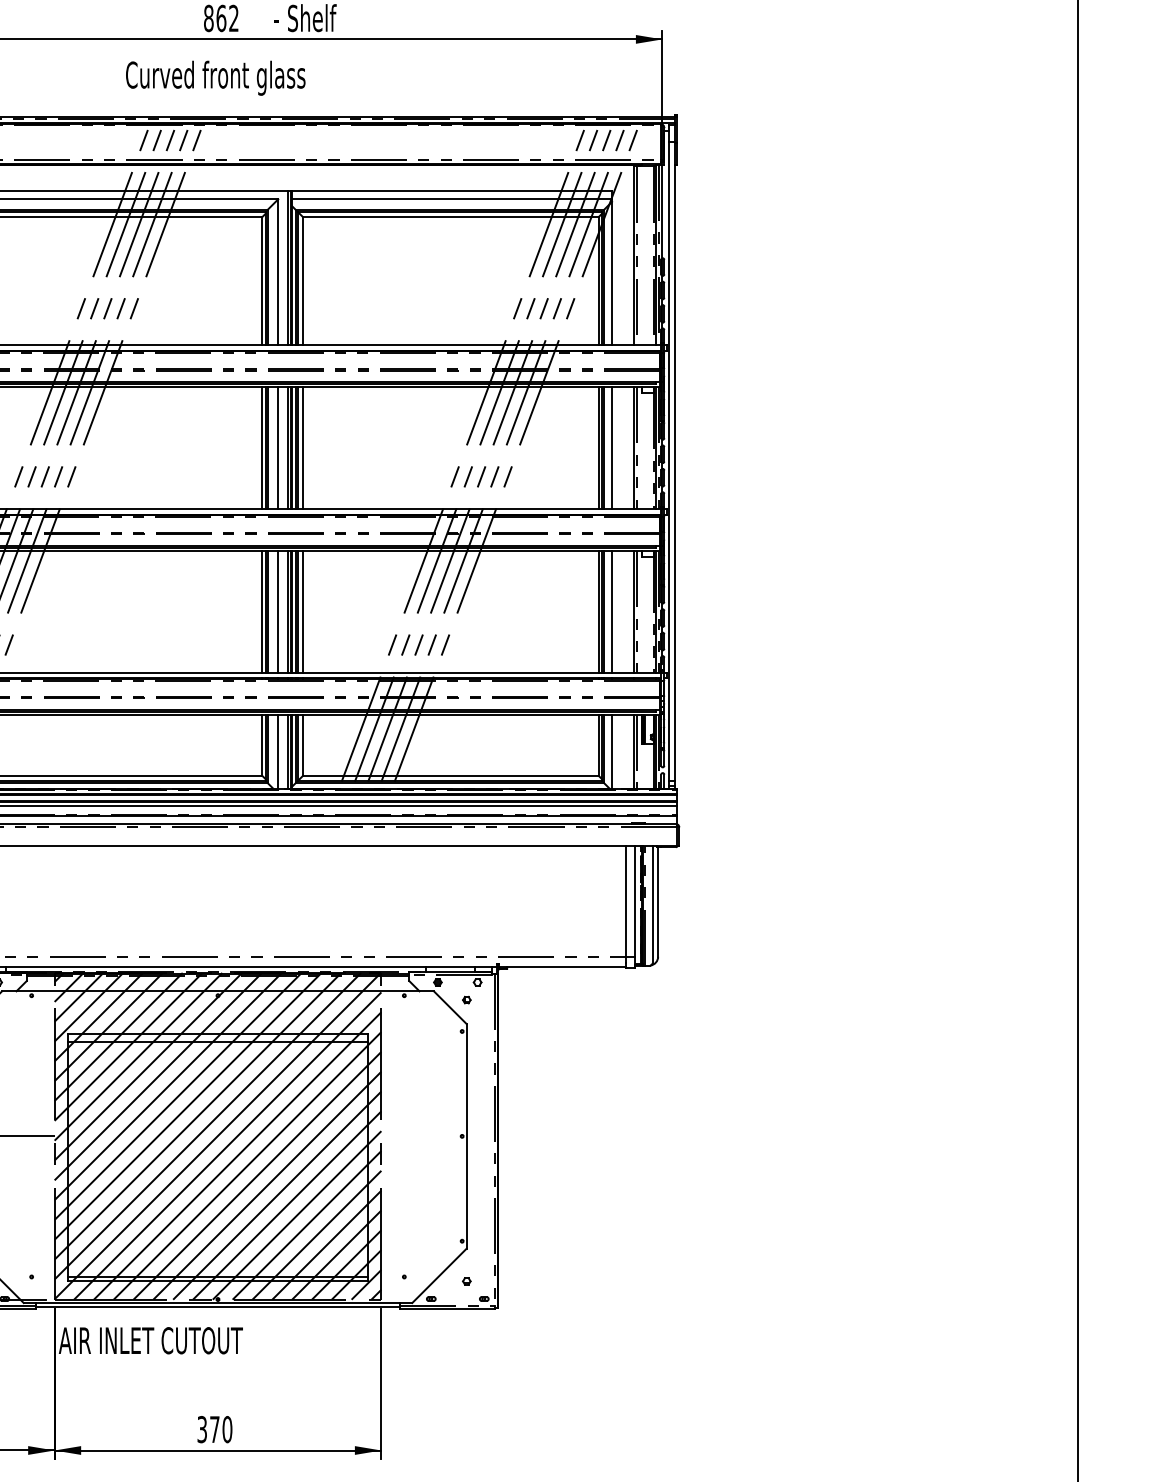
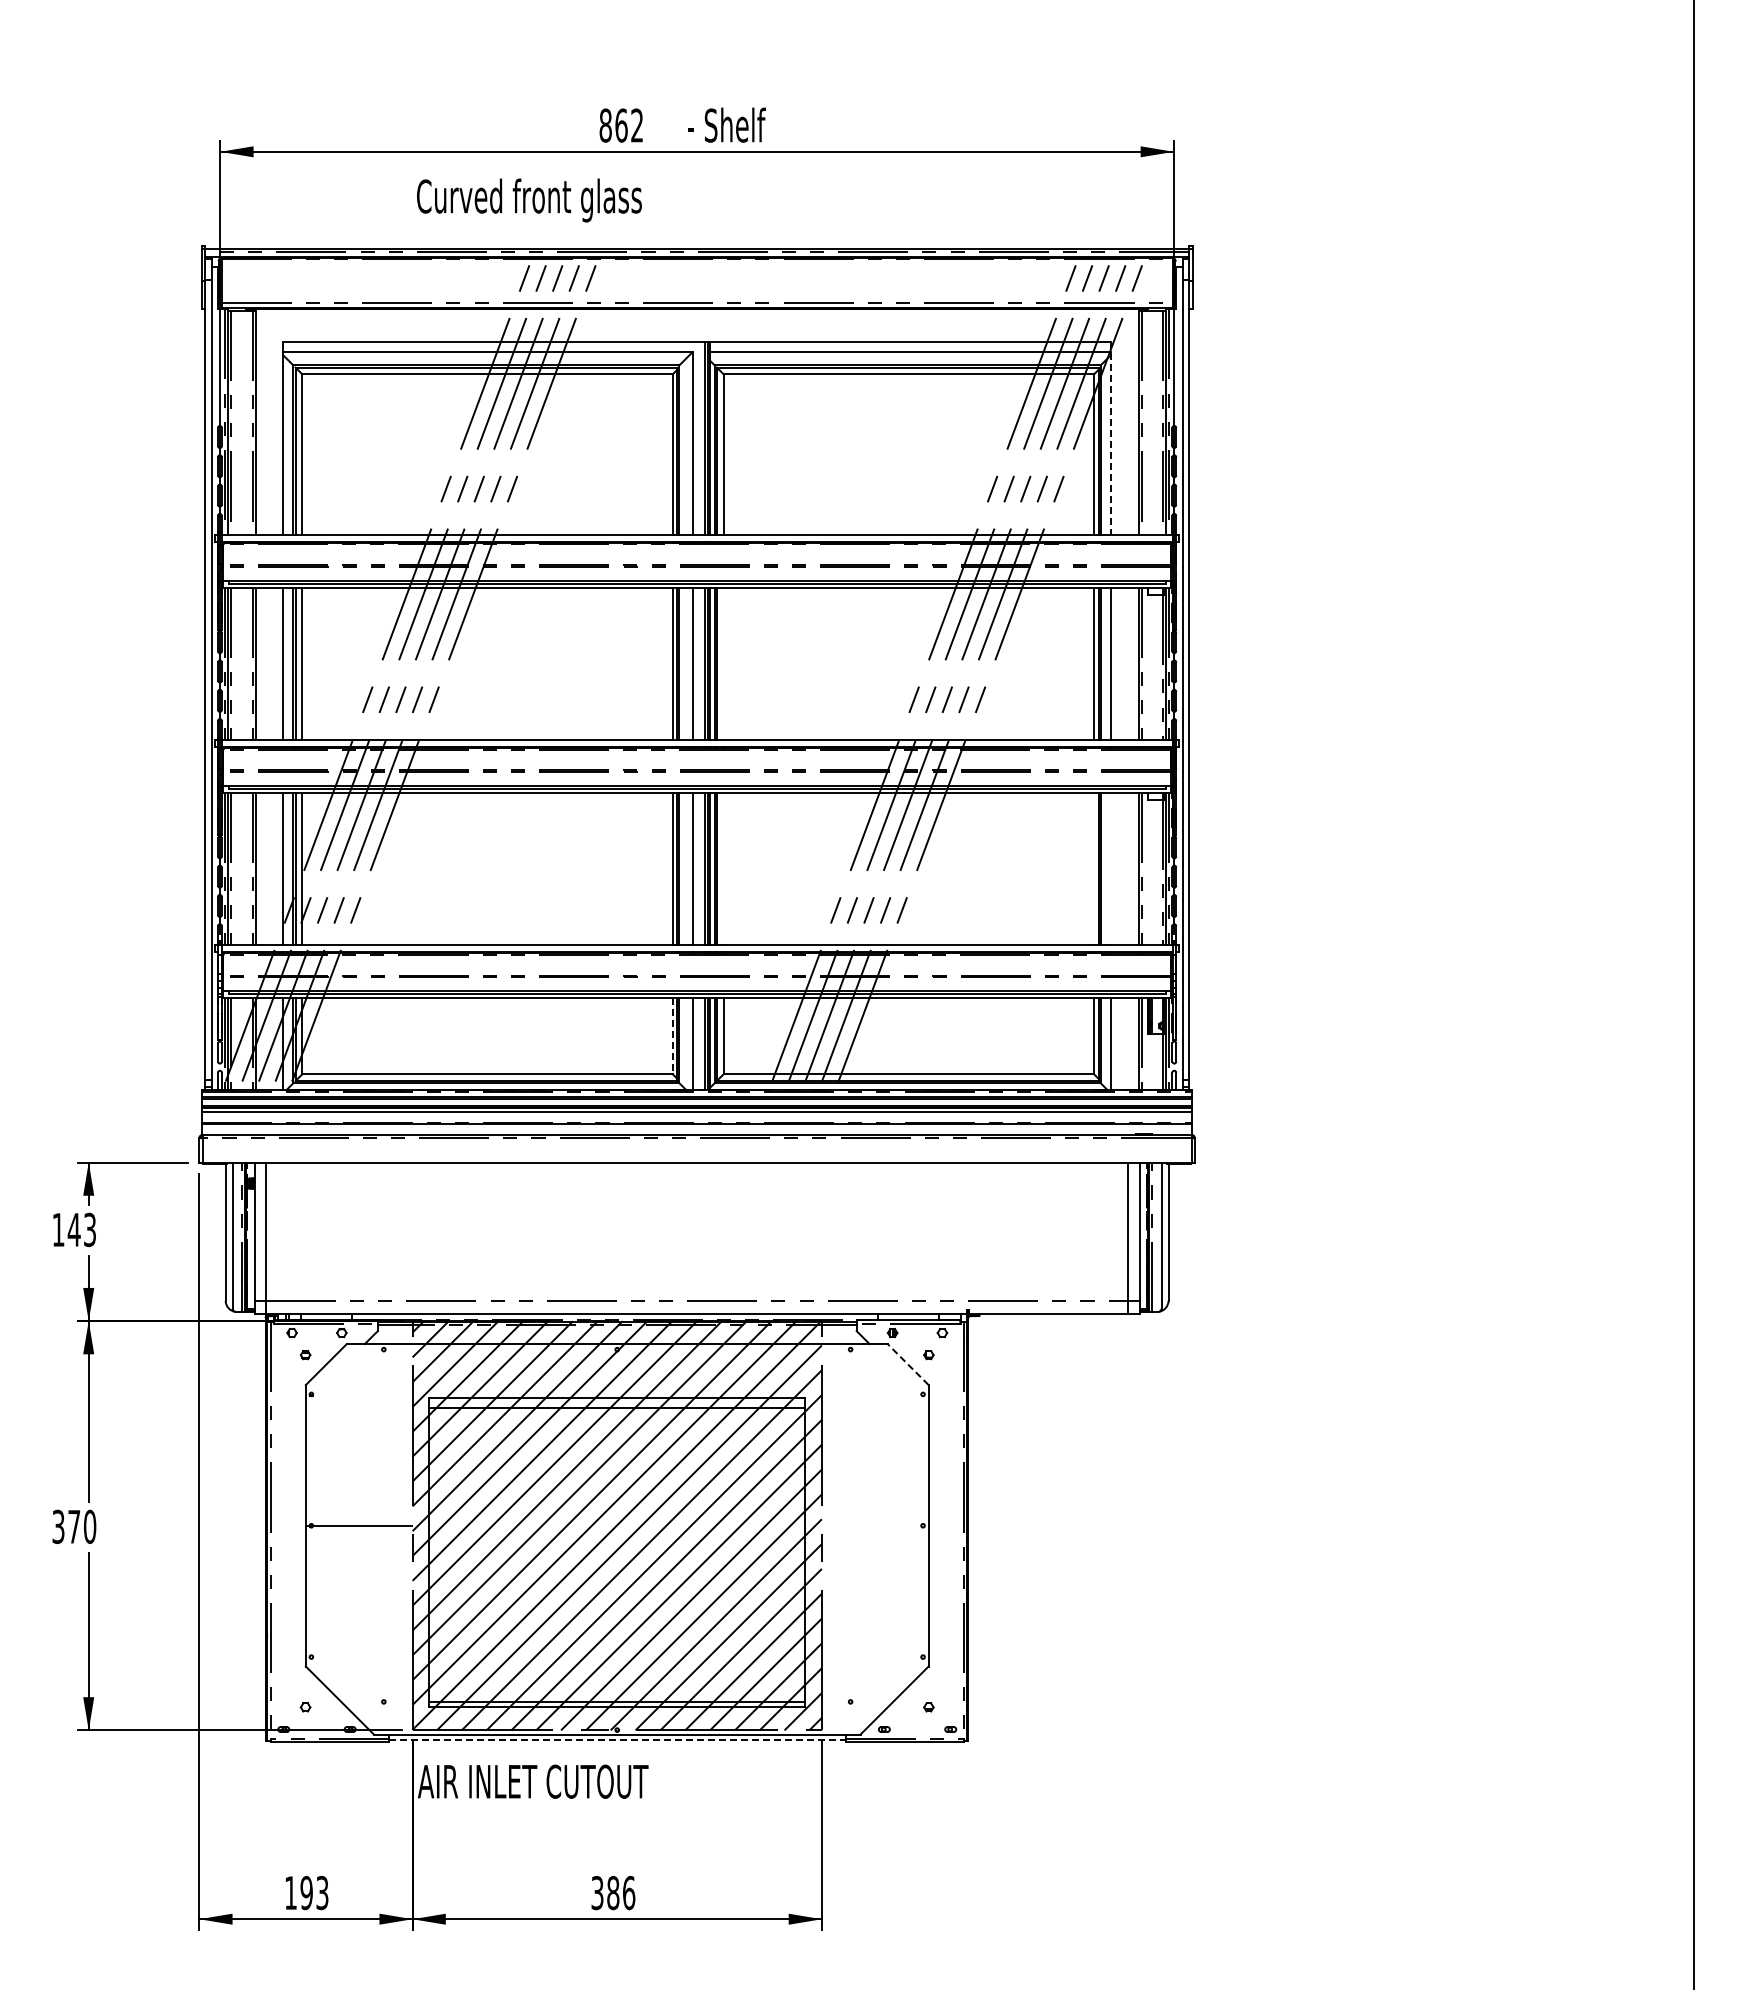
text: (215, 78) -> (529, 200), moved
line: (611, 269) -> (1110, 439), solid -> dashed
line: (302, 447) -> (723, 663), removed
line: (302, 611) -> (723, 868), removed
line: (599, 611) -> (1094, 868), removed
line: (611, 611) -> (1110, 868), removed
line: (262, 745) -> (672, 1036), solid -> dashed
line: (450, 1007) -> (908, 1364), solid -> dashed
line: (218, 1307) -> (617, 1740), solid -> dashed
text: (221, 1429) -> (621, 1892), 370 -> 386

